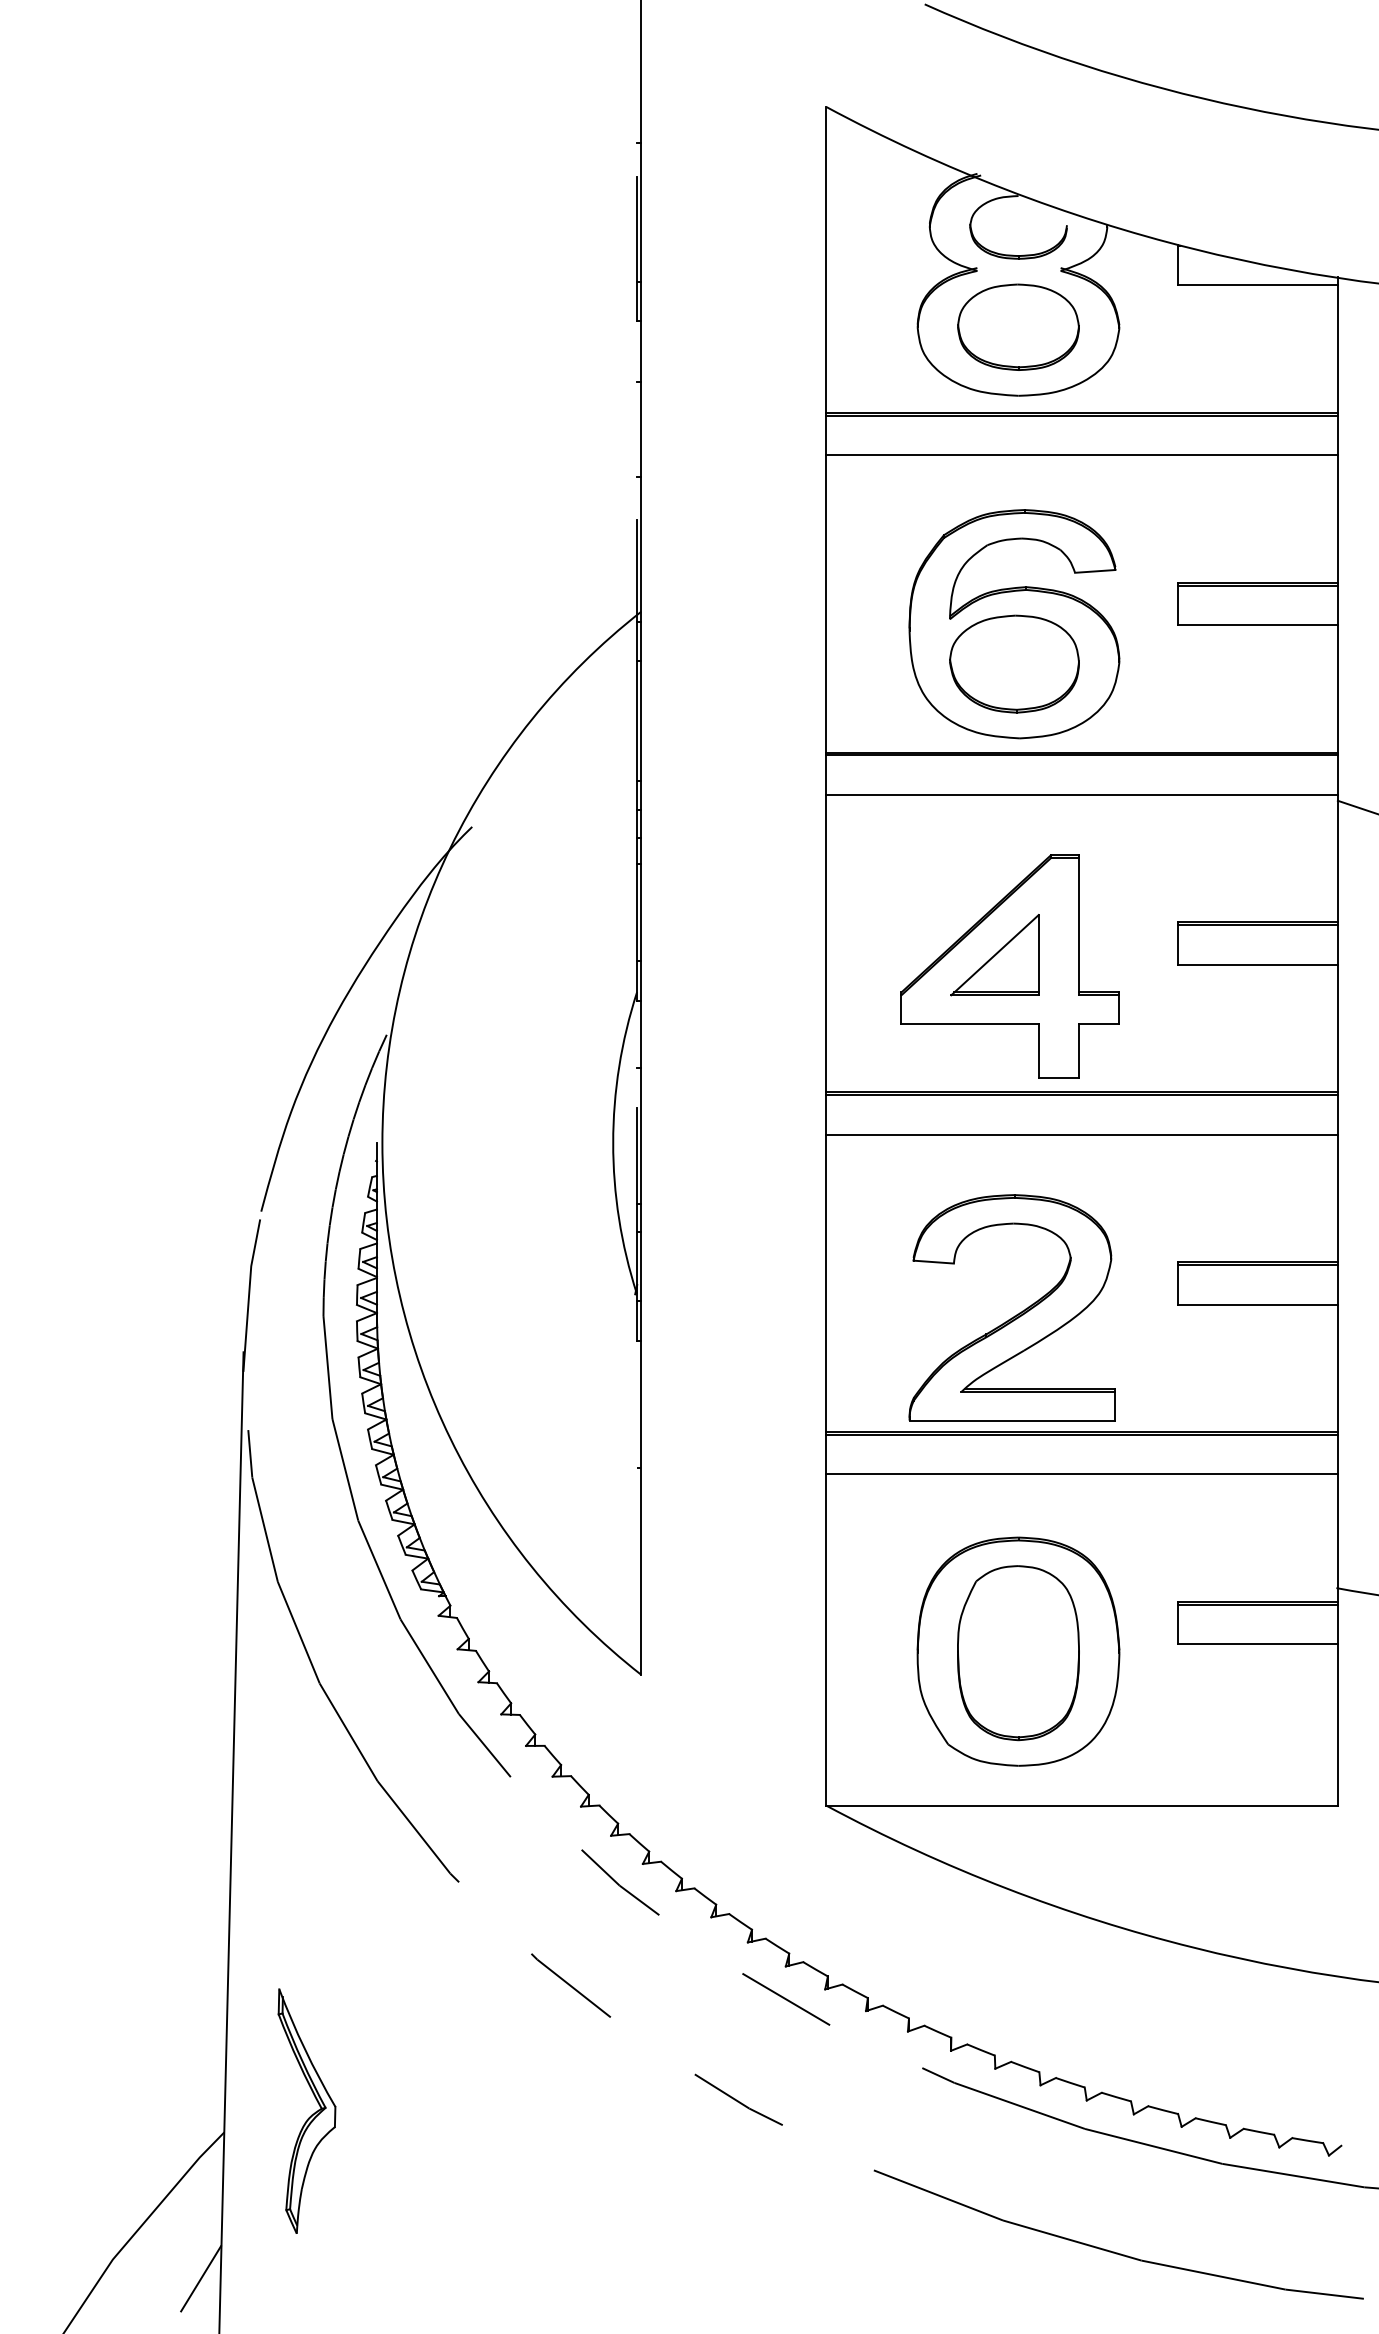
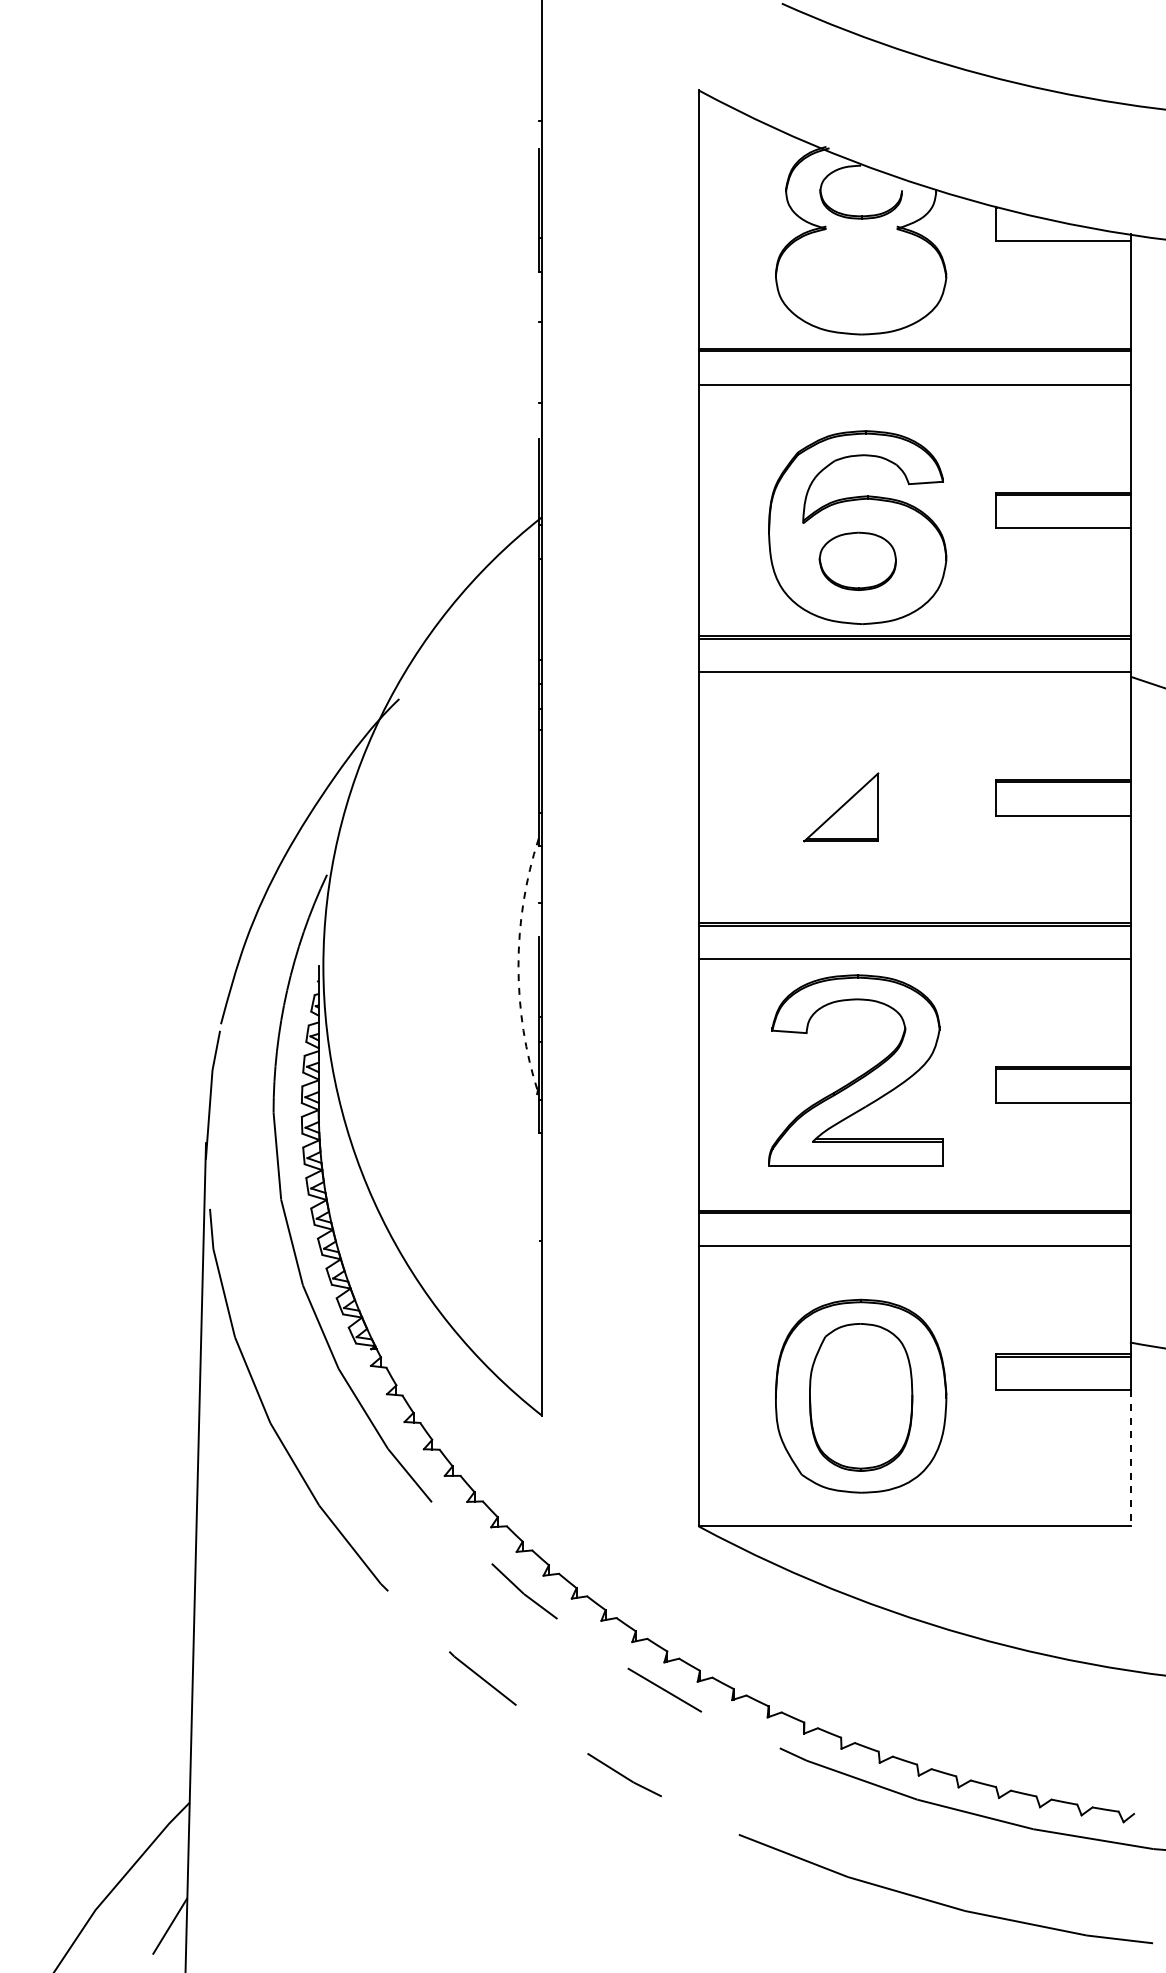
part: (1018, 327) -> (861, 276), removed
part: (1014, 664) -> (857, 561), size x0.7
part: (1009, 965) -> (853, 816), removed
arc: (613, 1143) -> (518, 966), solid -> dashed
part: (1015, 1314) -> (858, 1076), moved
line: (1338, 1725) -> (1131, 1458), solid -> dashed
part: (306, 2110) -> (259, 1784), removed

